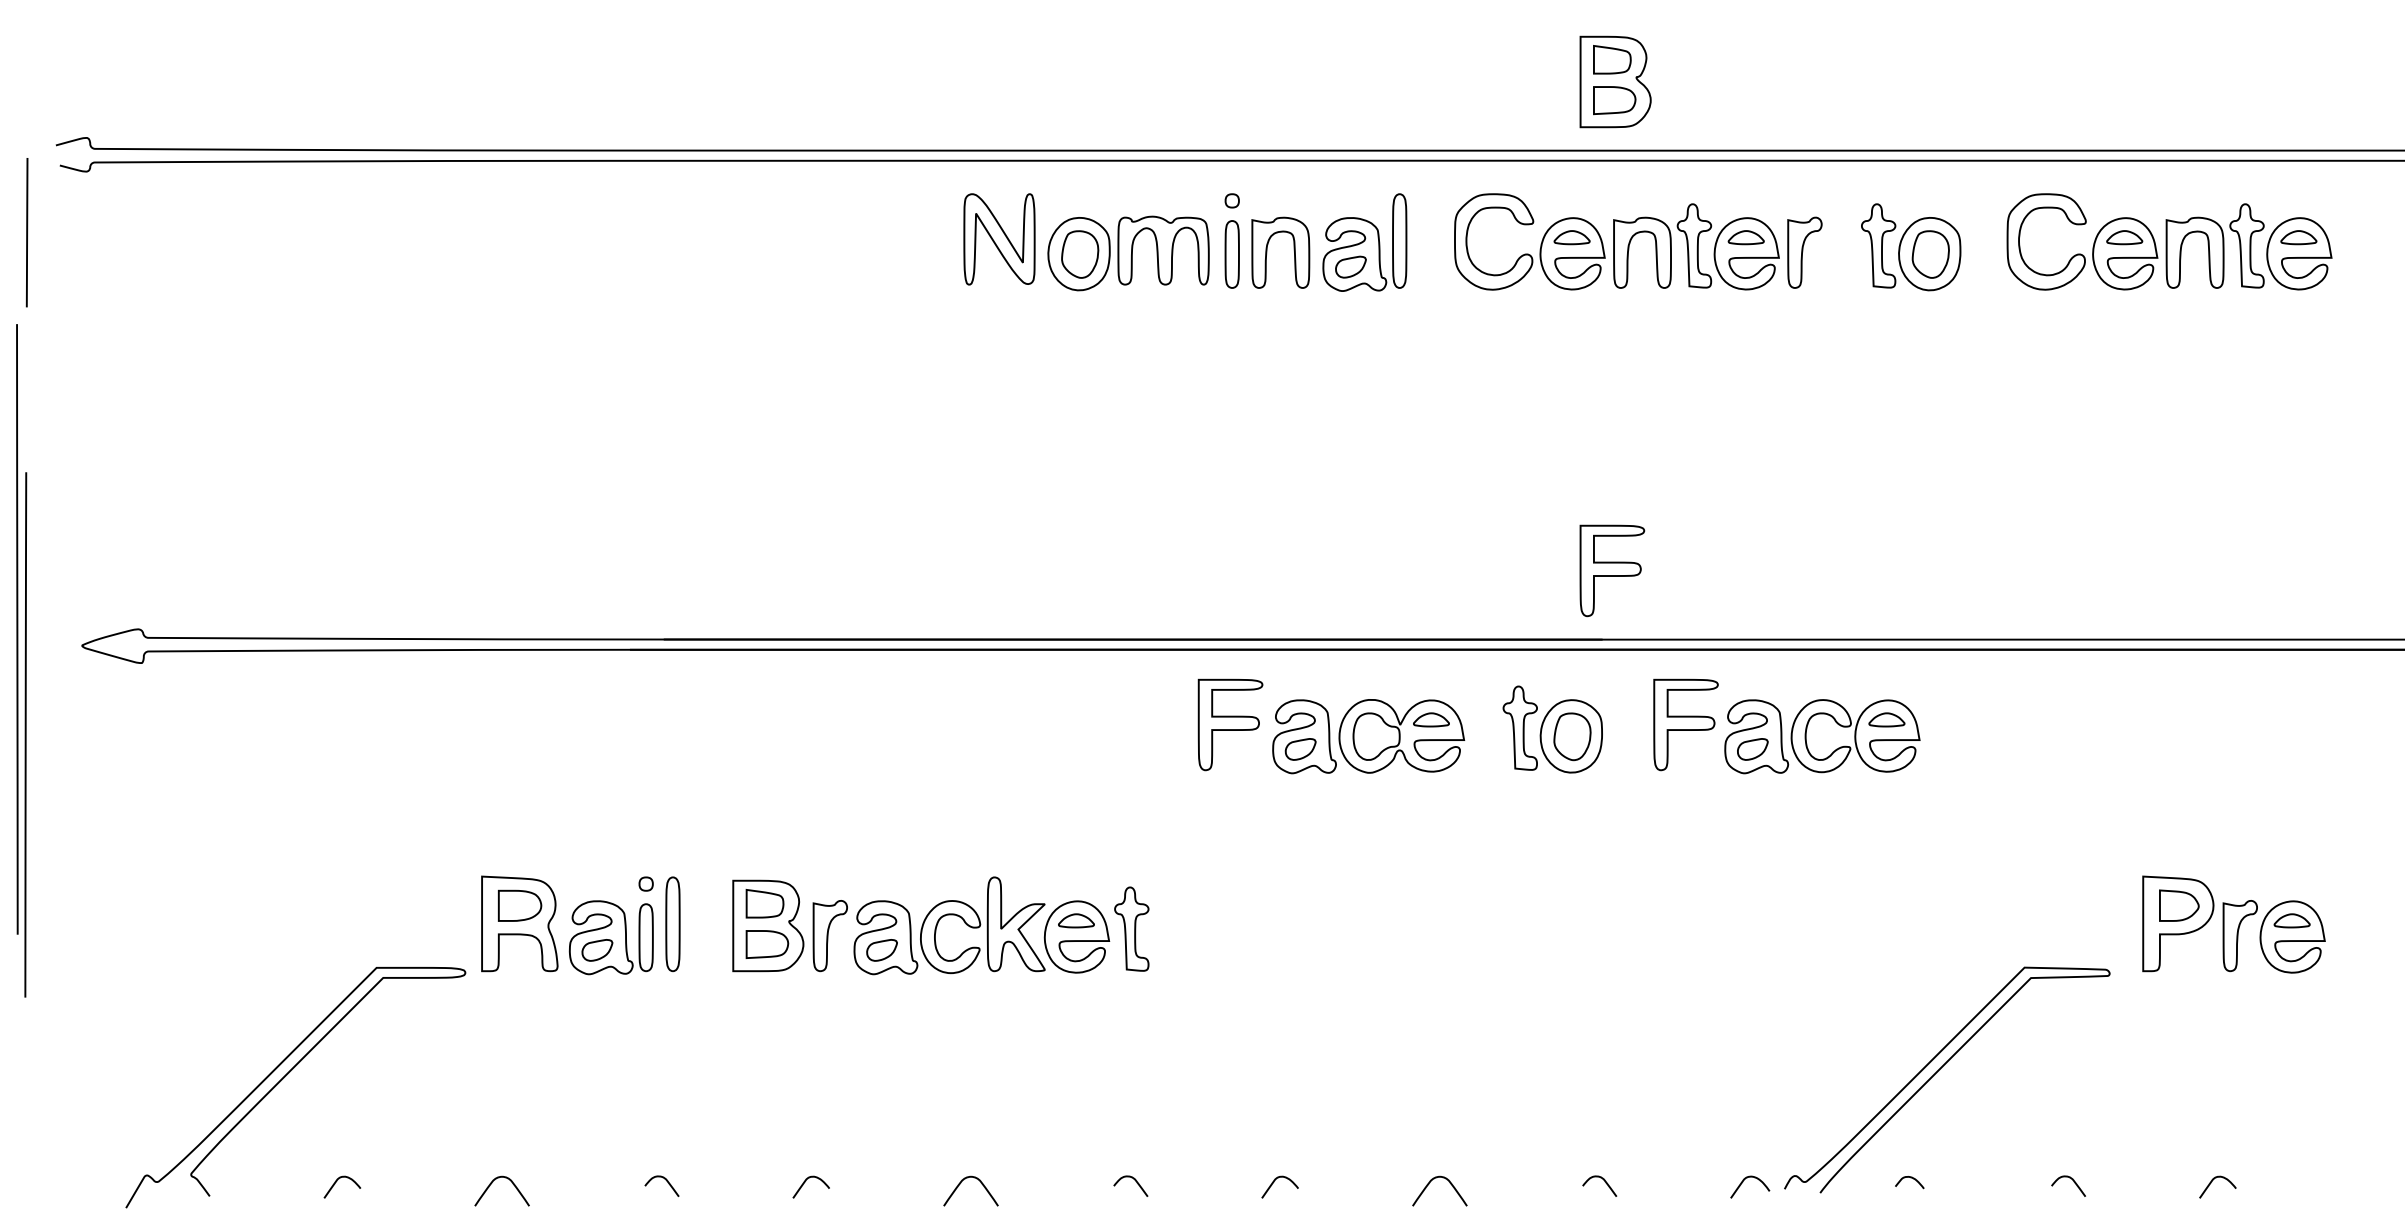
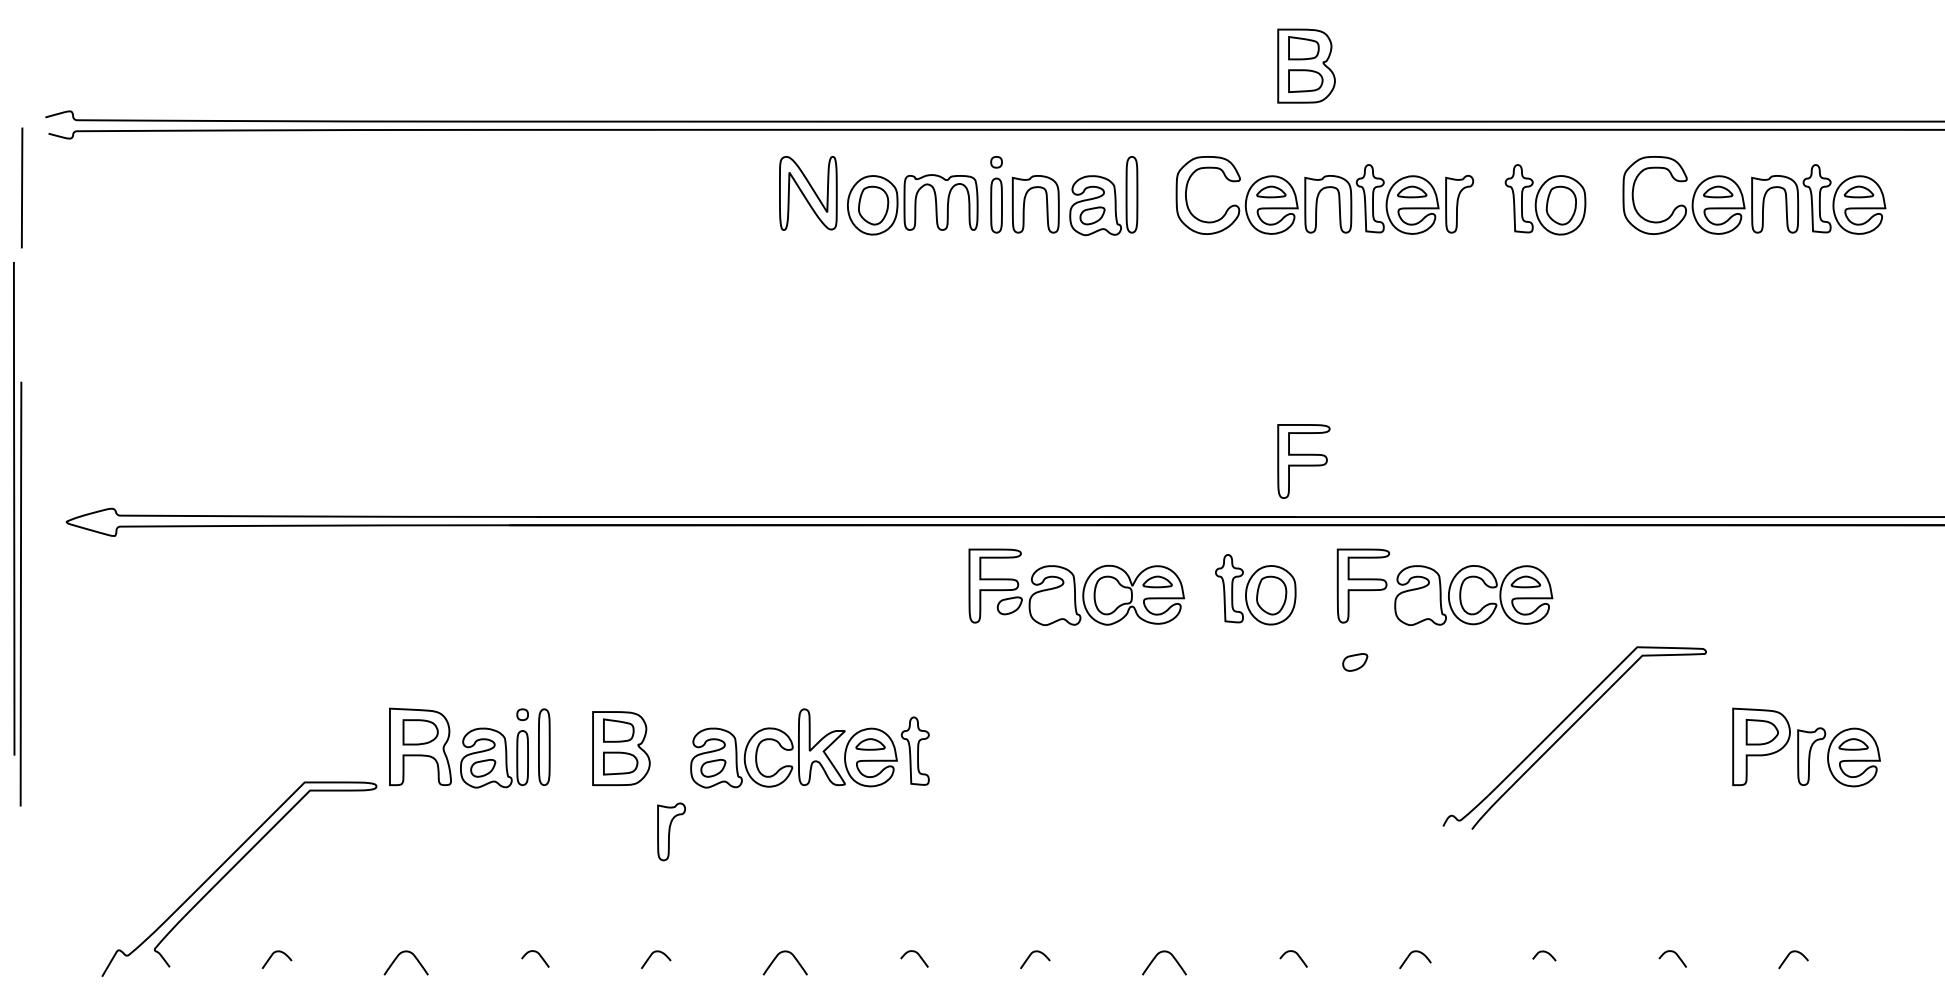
part: (1300, 749) -> (1009, 605), moved
part: (1752, 749) -> (1354, 662), moved
part: (829, 936) -> (670, 832), moved
curve: (1939, 1070) -> (1568, 730), moved

